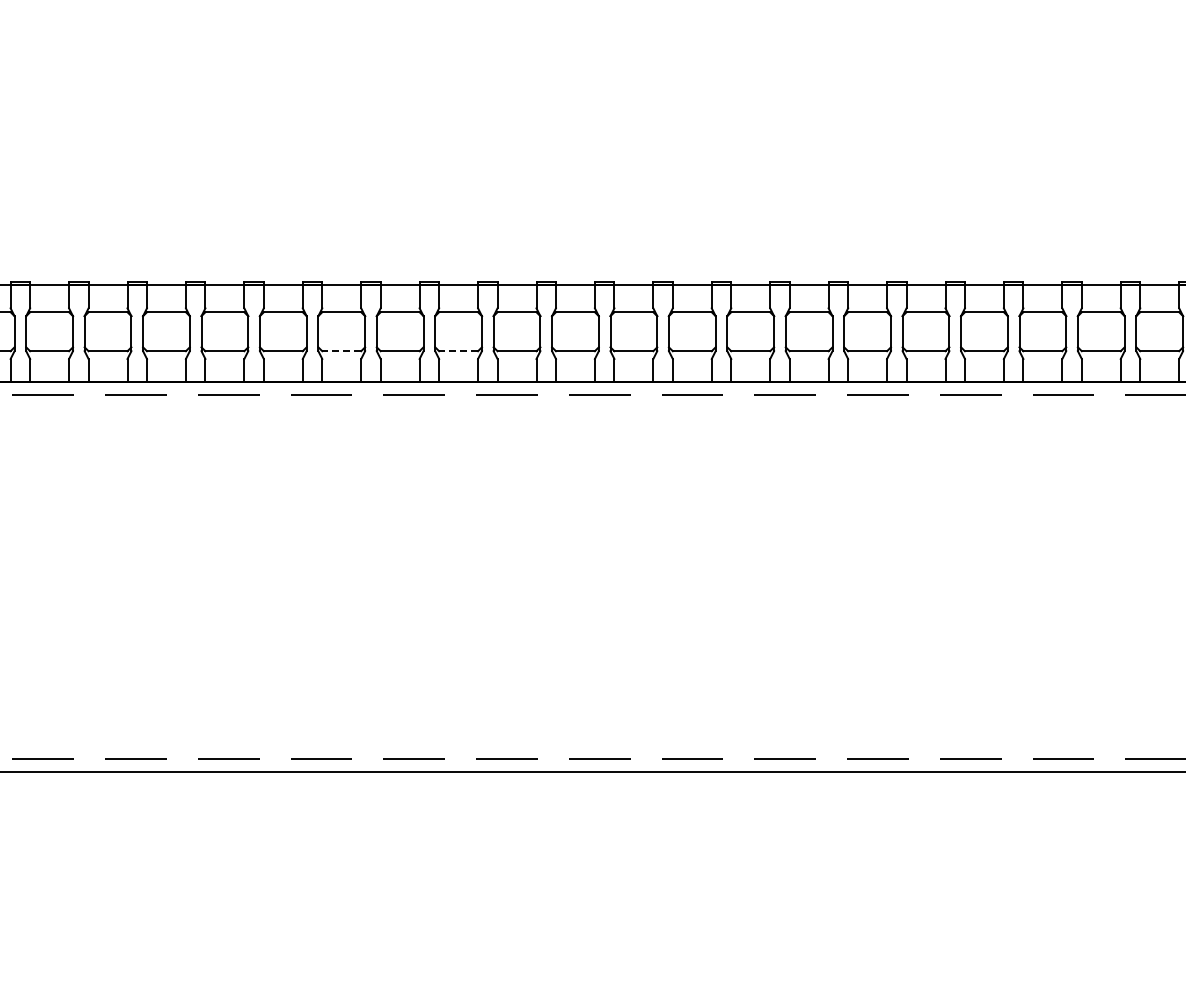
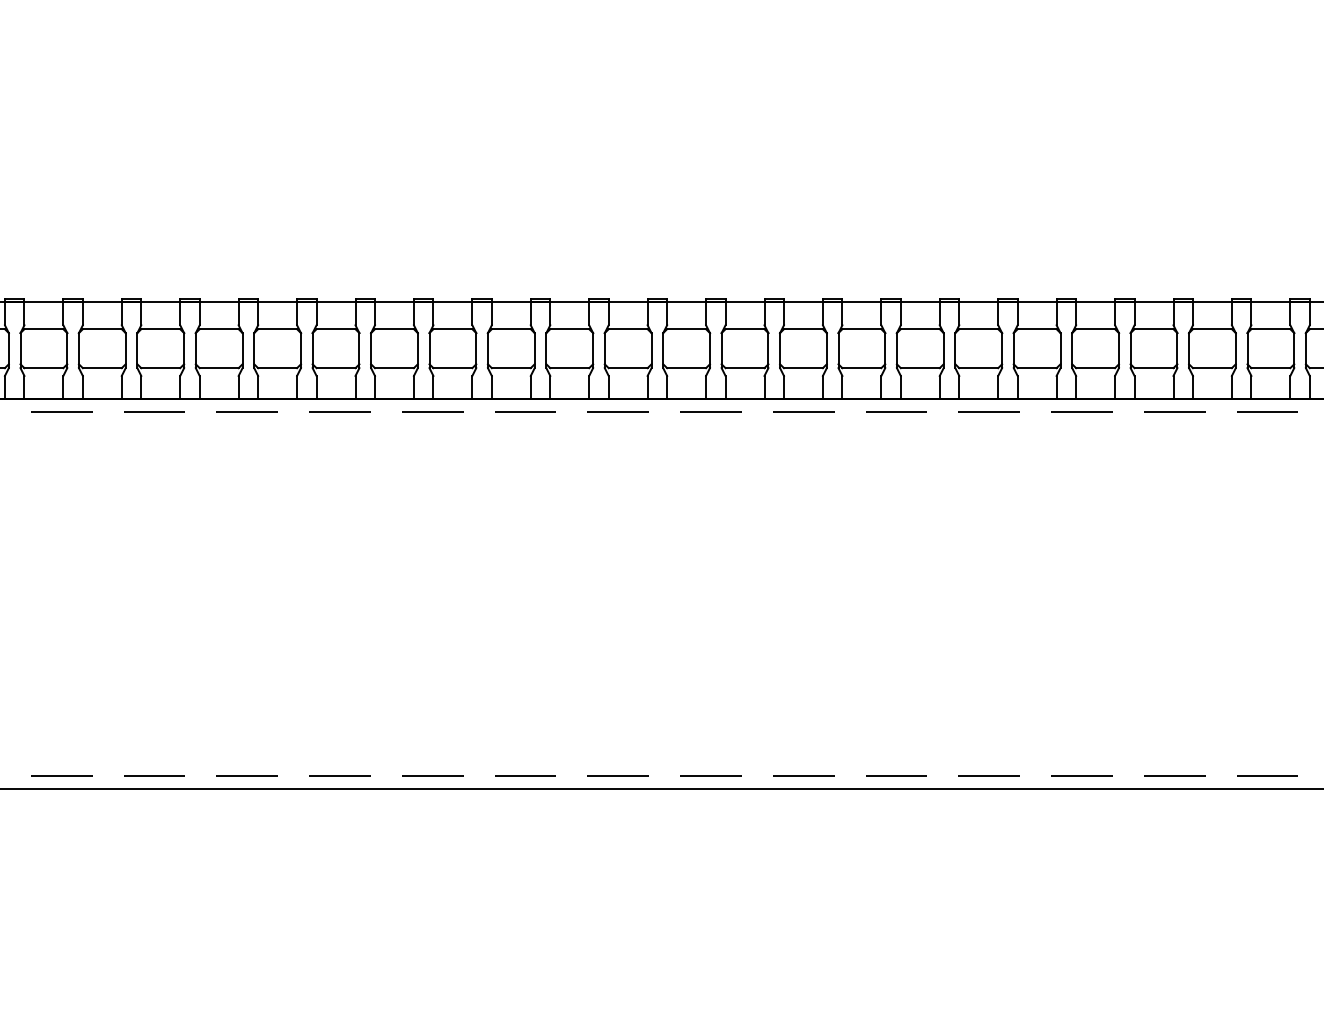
line: (341, 351) -> (452, 368), dashed -> solid
line: (458, 351) -> (569, 368), dashed -> solid

